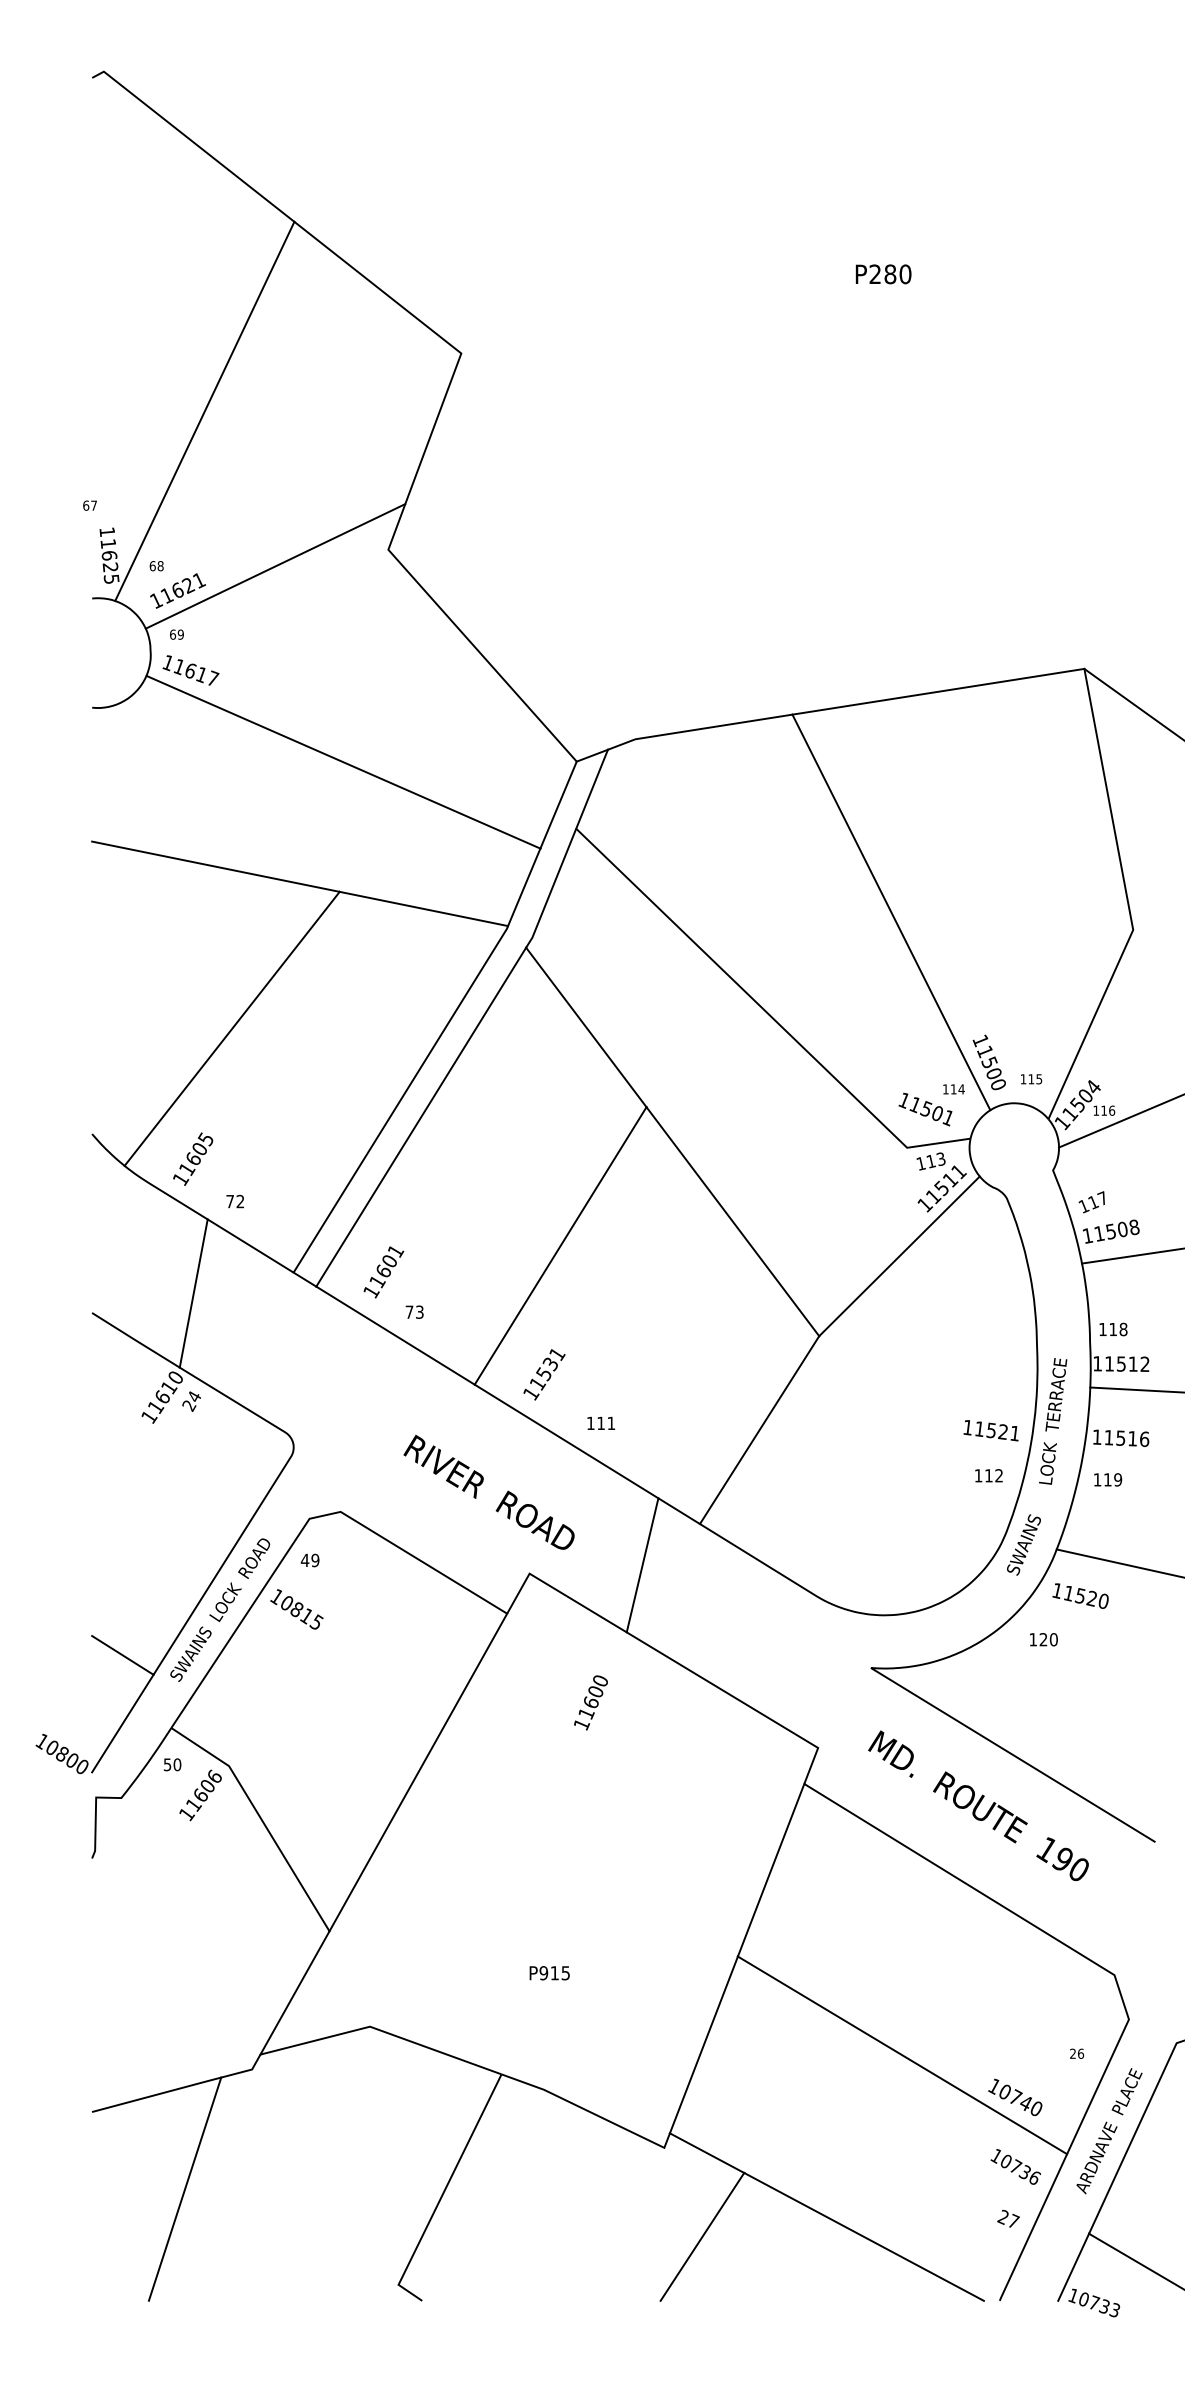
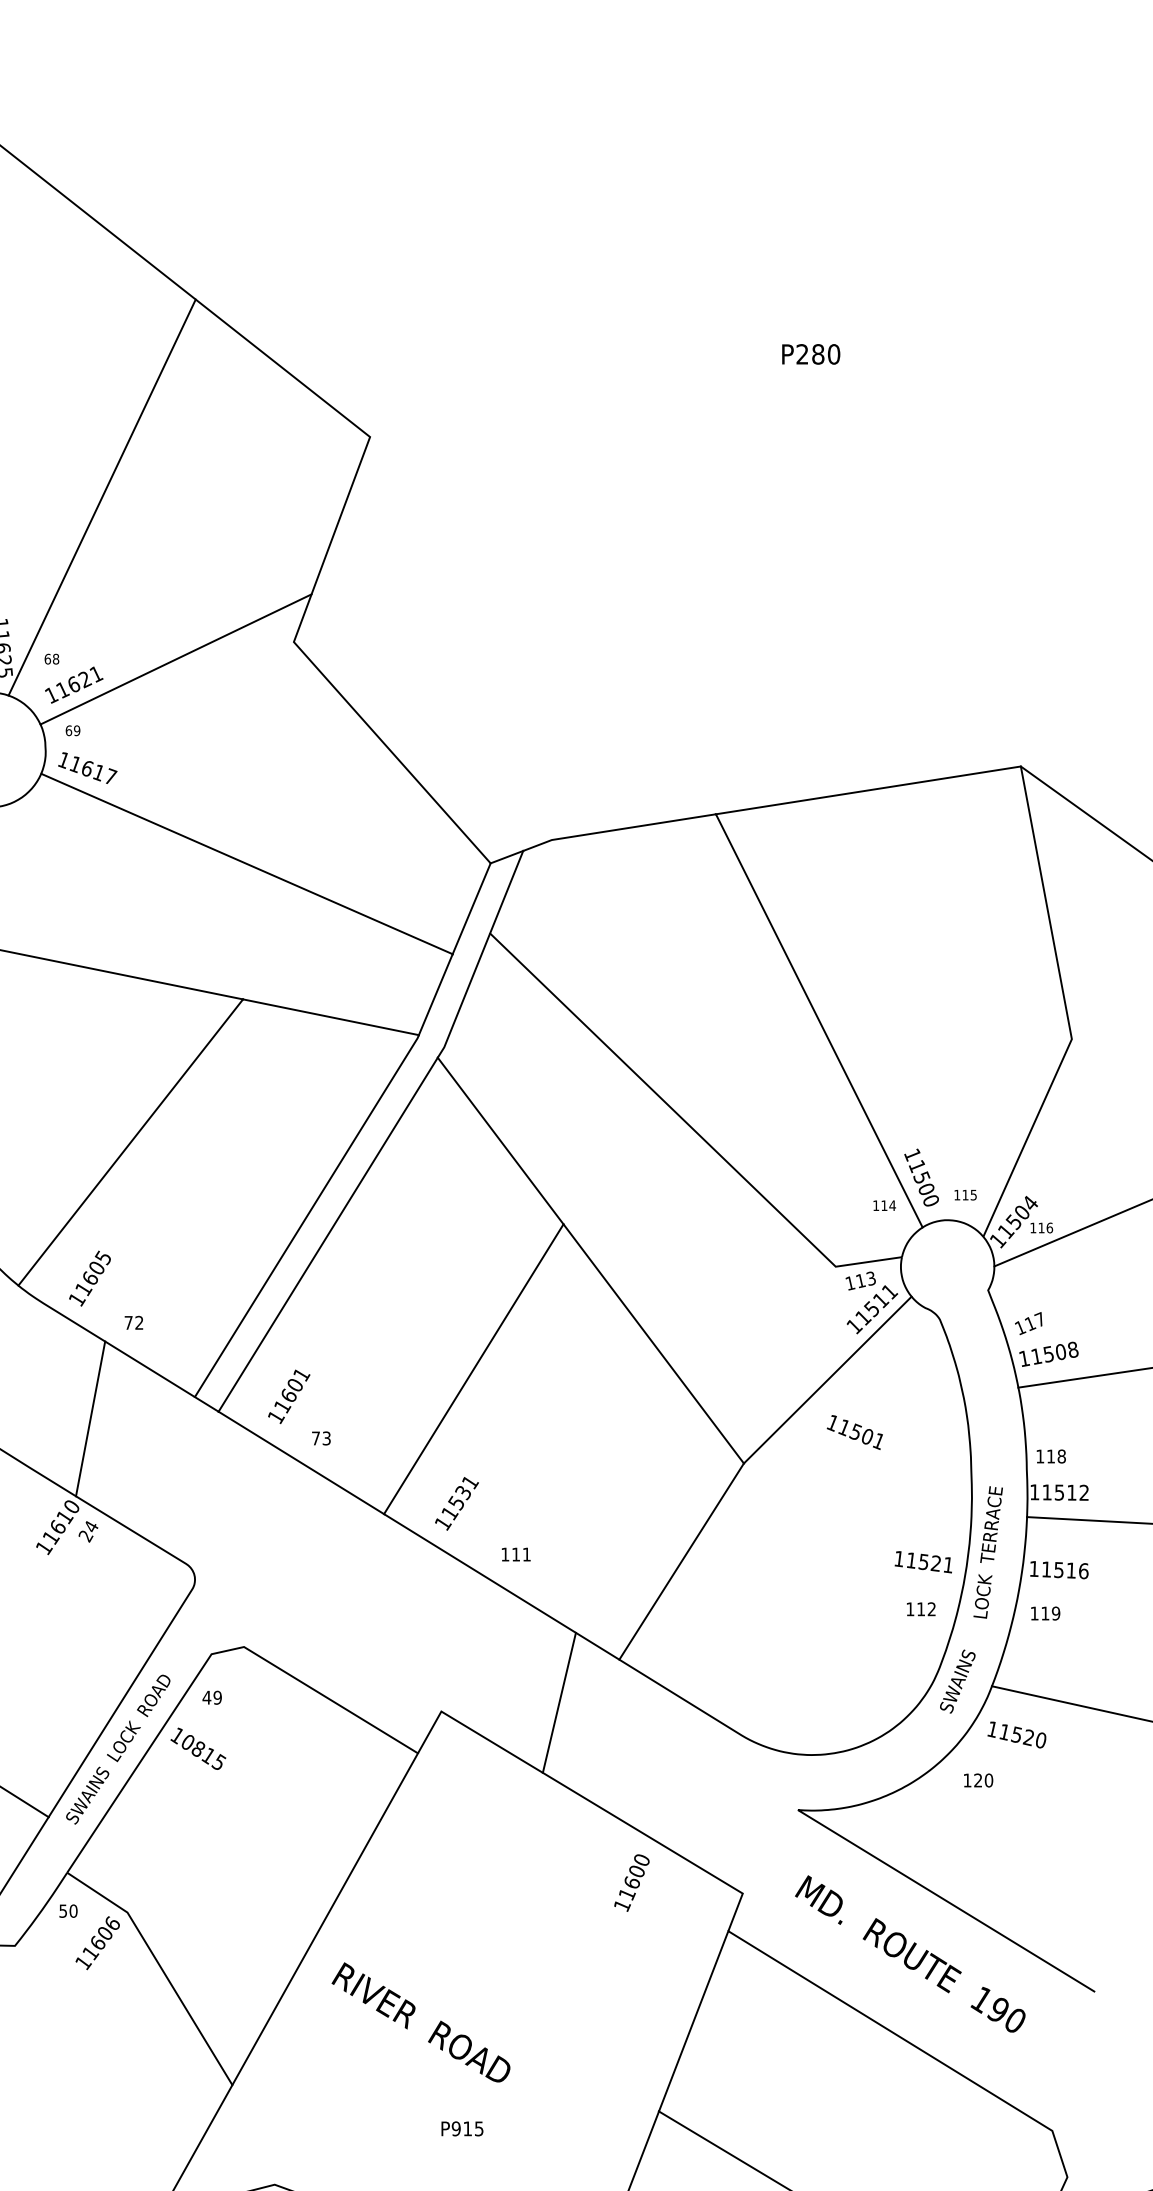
text: (925, 1109) -> (854, 1432), moved
text: (488, 1491) -> (420, 2021), moved
text: (590, 1702) -> (631, 1882), moved

